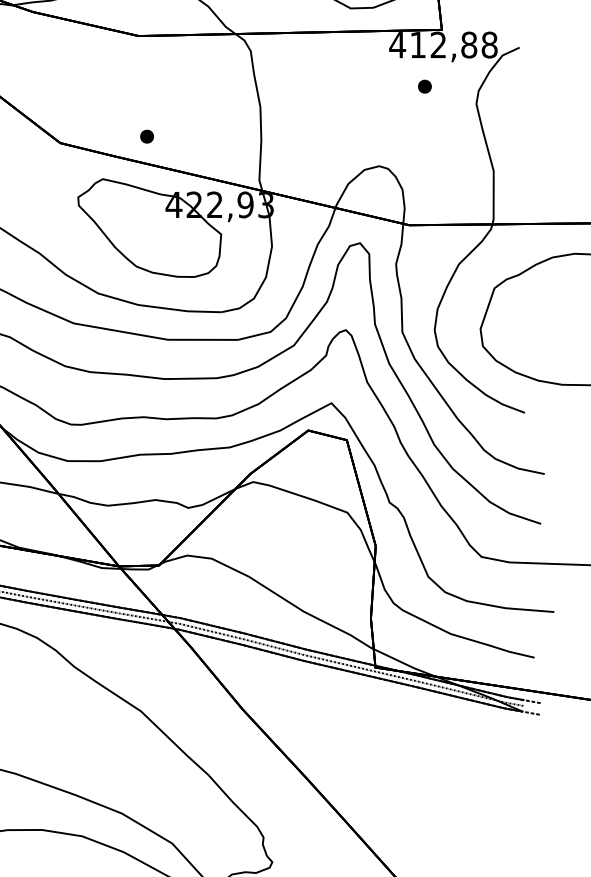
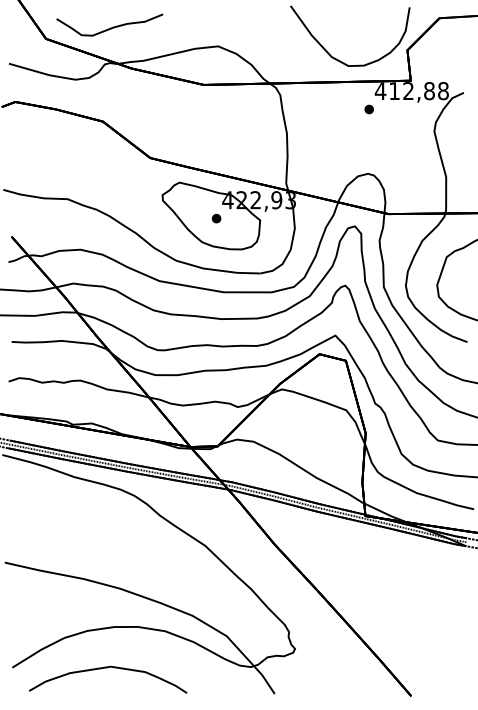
part: (423, 86) -> (368, 109), moved
part: (146, 136) -> (216, 218), moved

